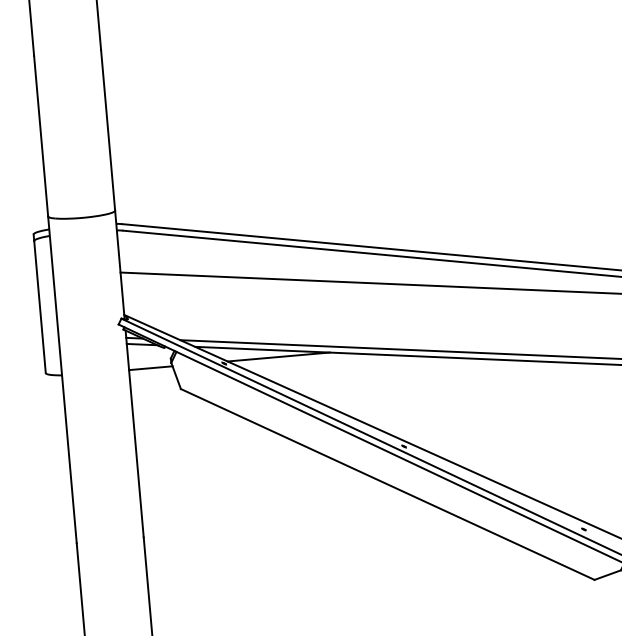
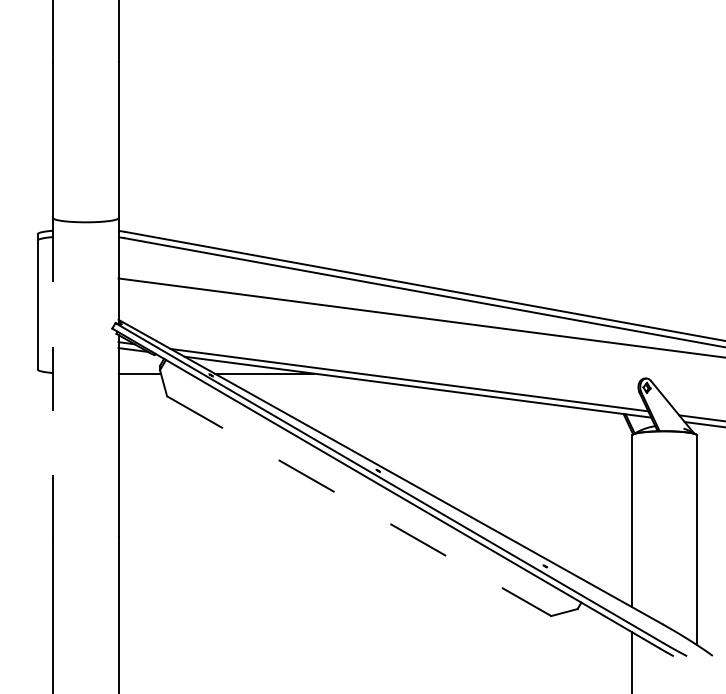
line: (62, 379) -> (53, 377), solid -> dashed
line: (388, 484) -> (359, 506), solid -> dashed

